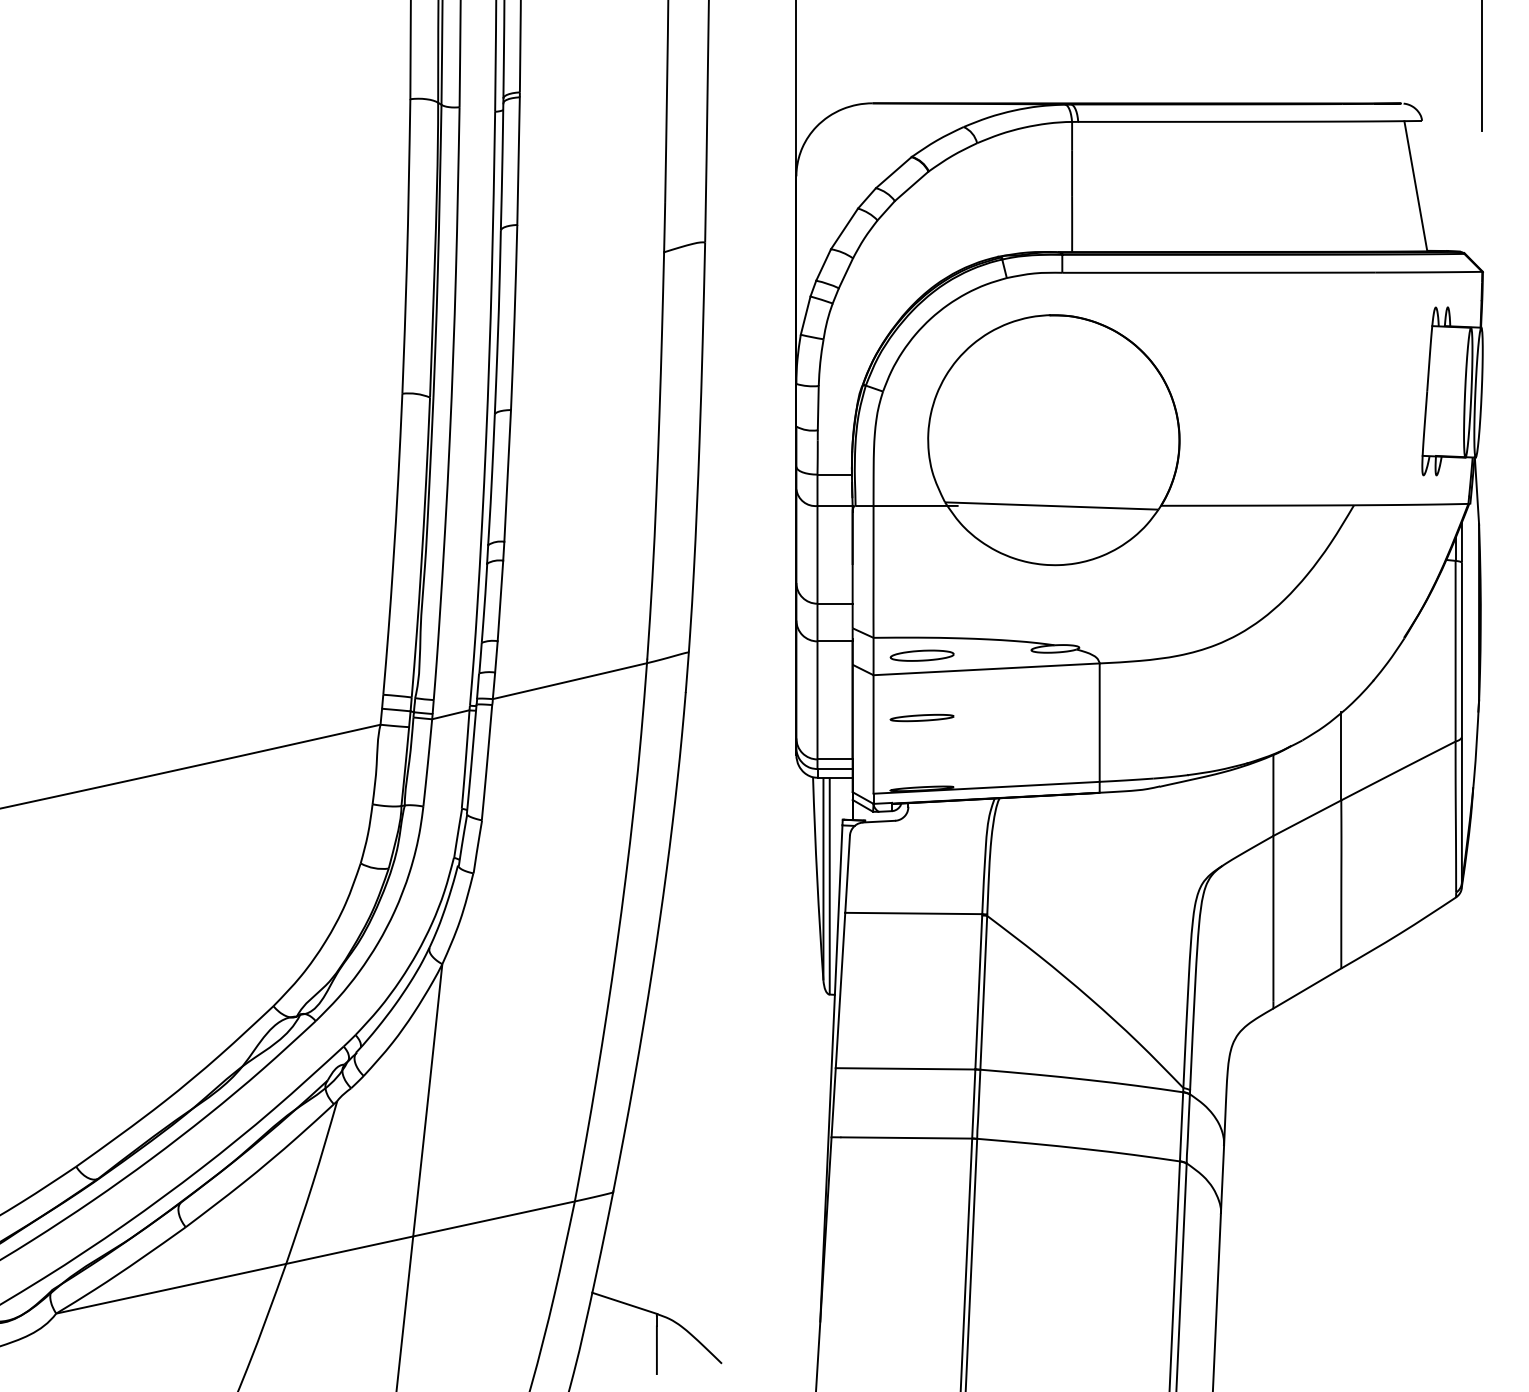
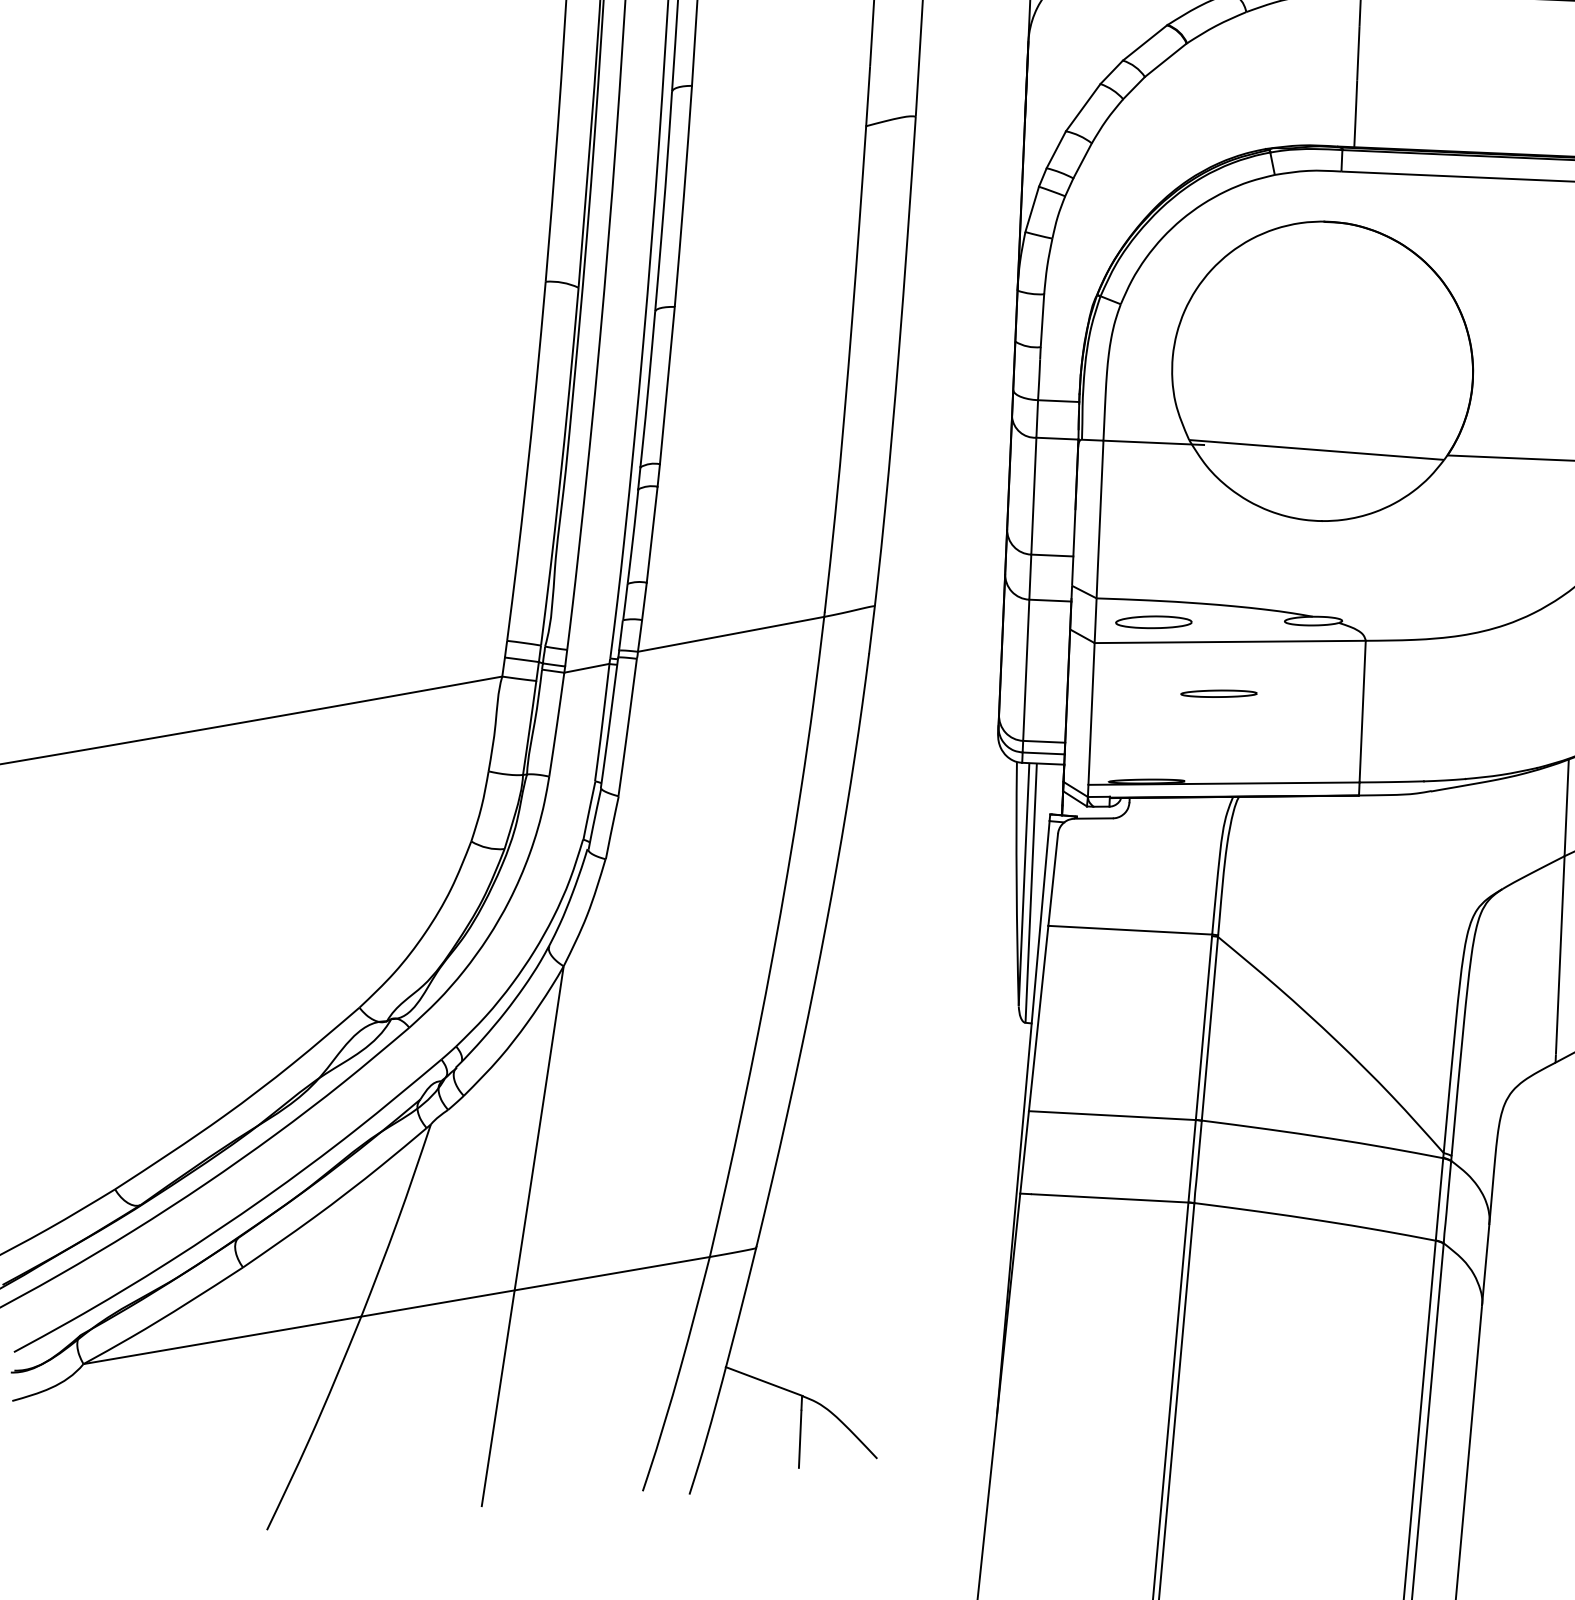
part: (921, 717) -> (1218, 693), moved

